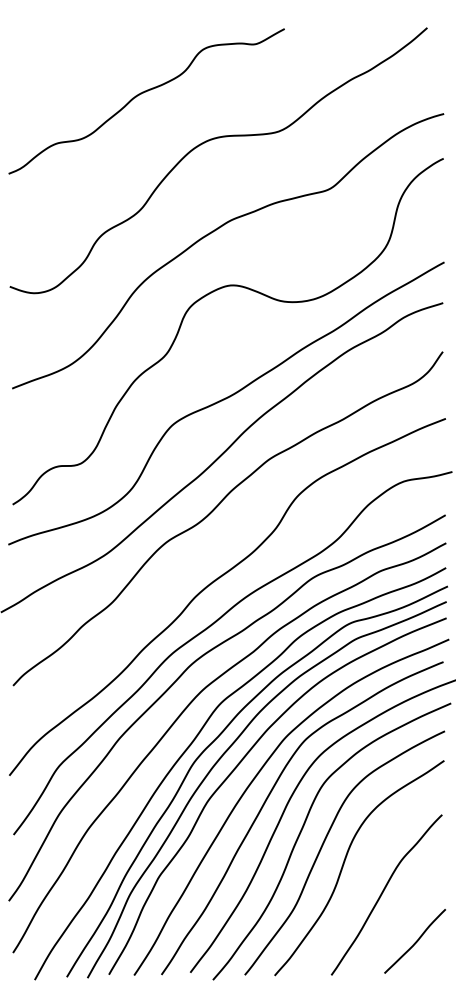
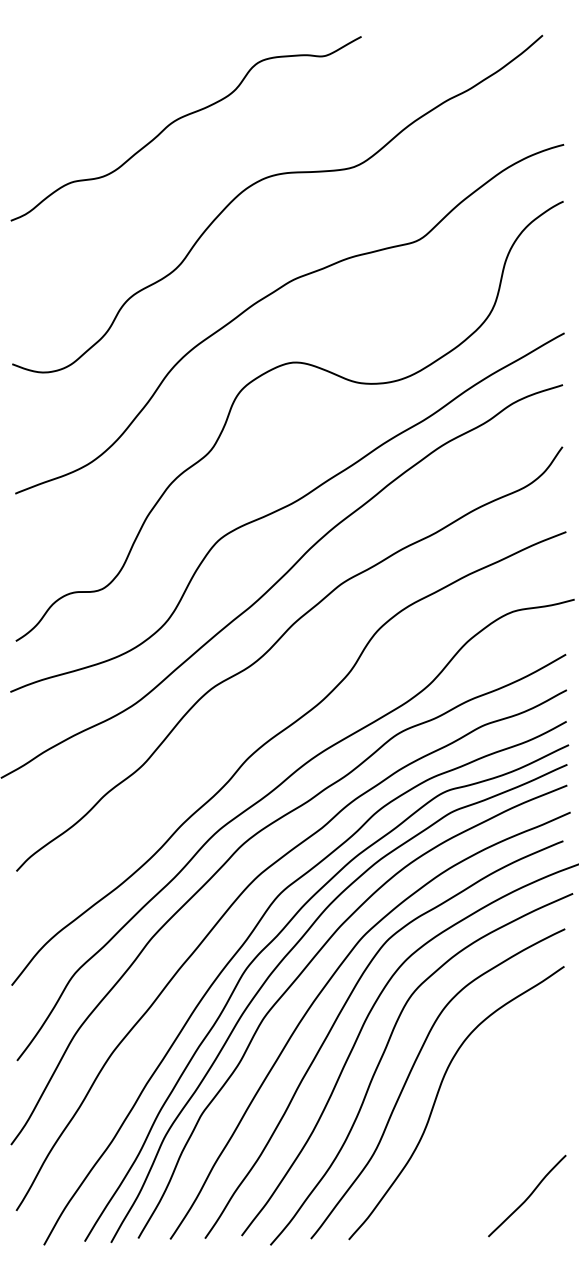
curve: (383, 892) -> (487, 1133), removed

